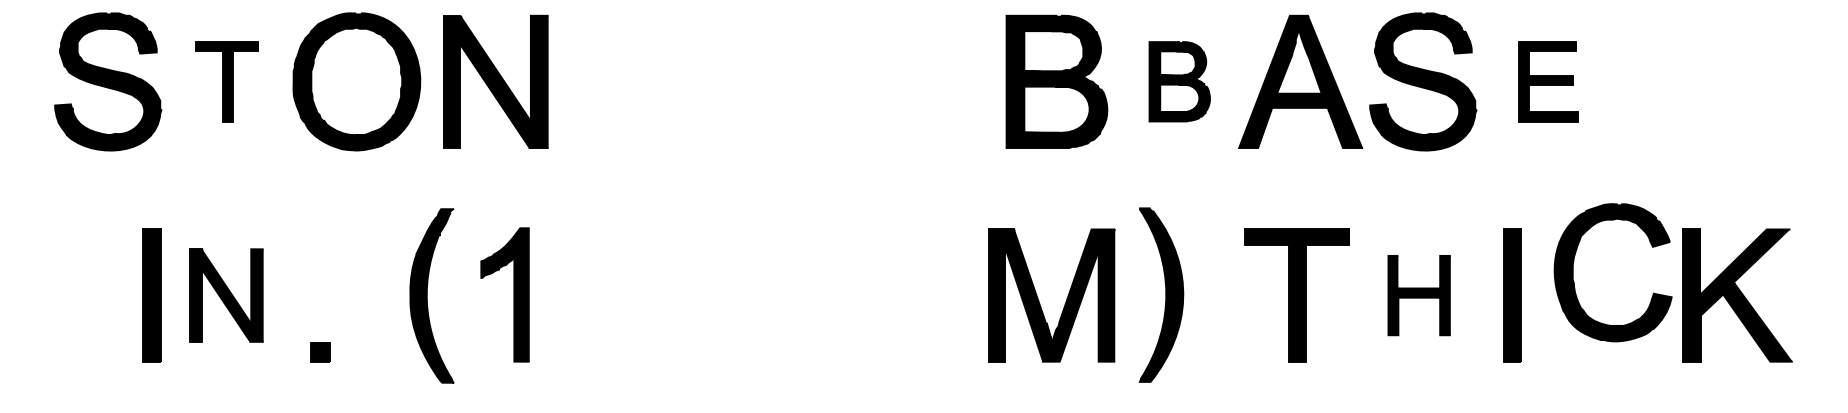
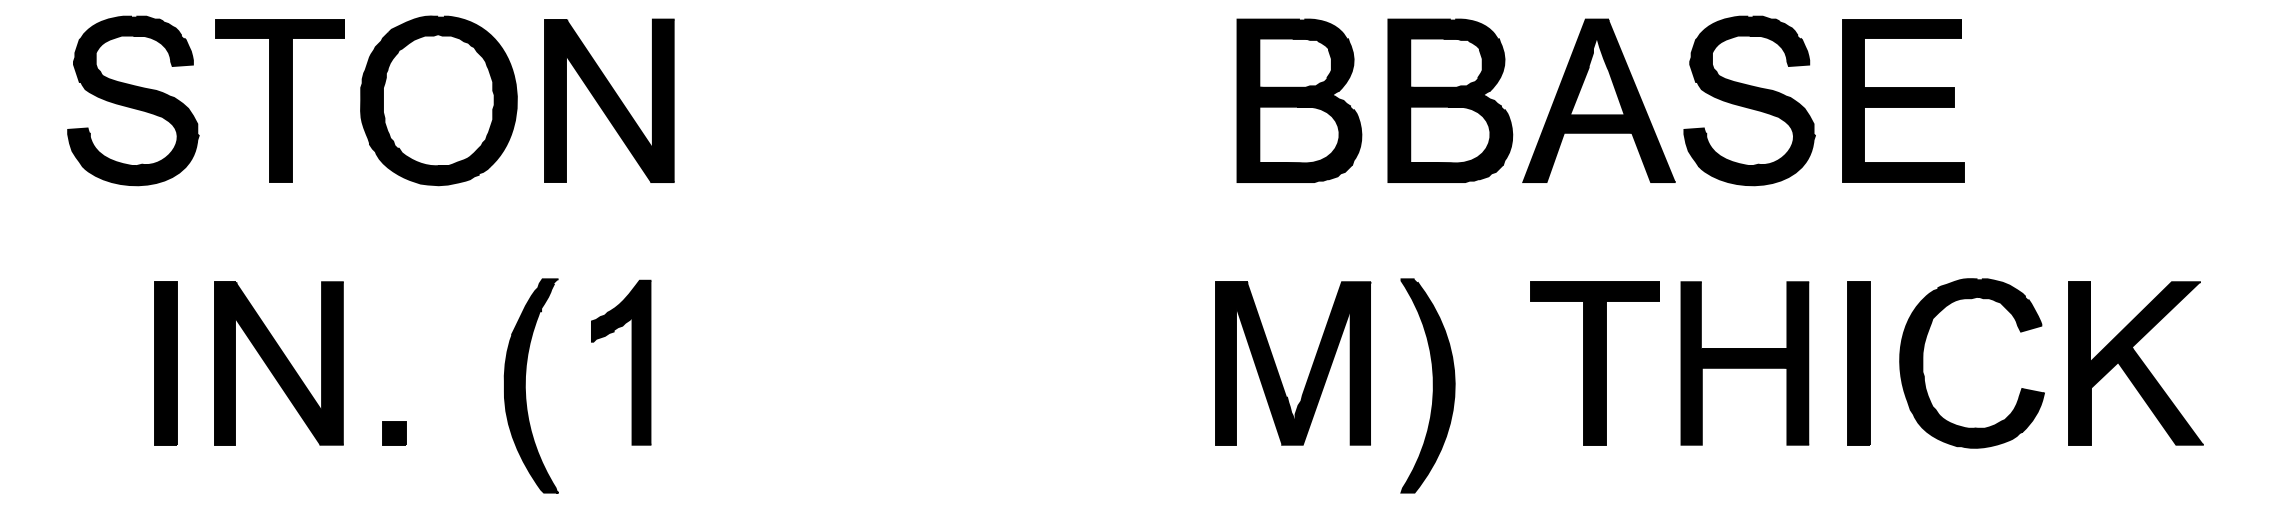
part: (227, 81) -> (279, 100), size x1.67
part: (1179, 81) -> (1450, 100), size x1.67
part: (1548, 81) -> (1903, 100), size x1.67
part: (1573, 272) -> (1923, 363), moved
part: (1161, 294) -> (1427, 385), moved
part: (151, 295) -> (165, 363), moved
part: (226, 295) -> (278, 363), size x1.43
part: (431, 295) -> (530, 385), moved
part: (1419, 295) -> (1744, 363), size x1.67

